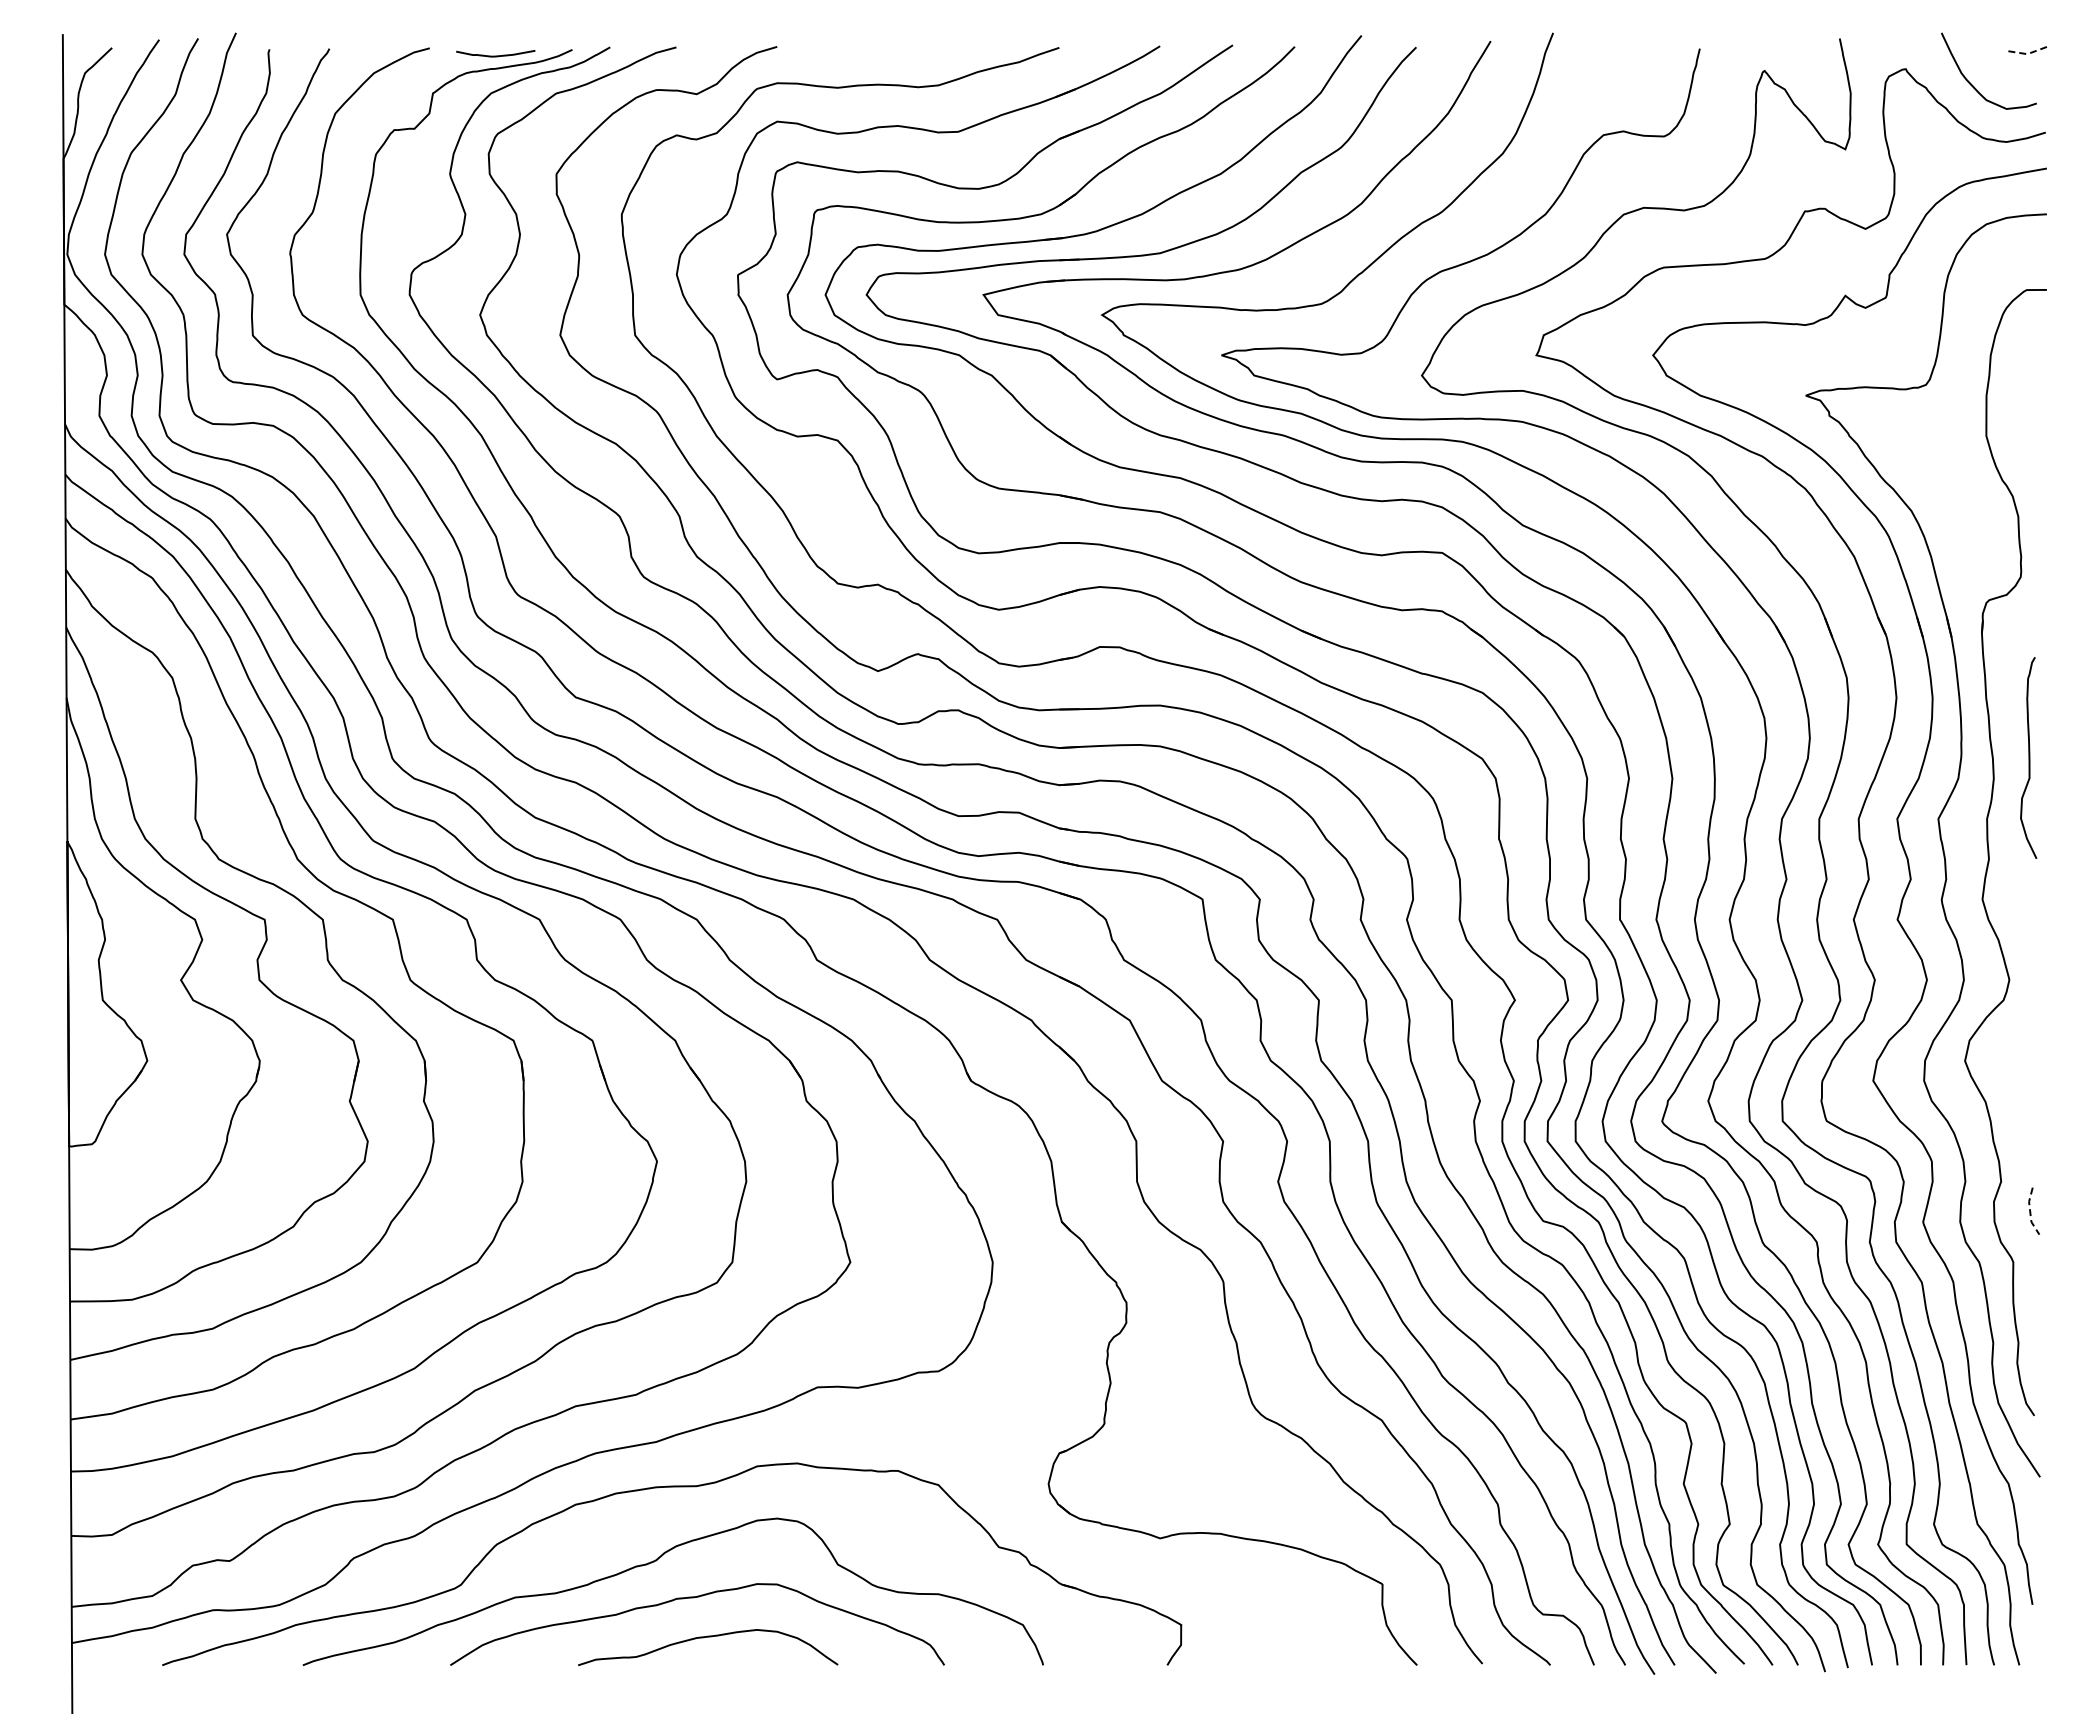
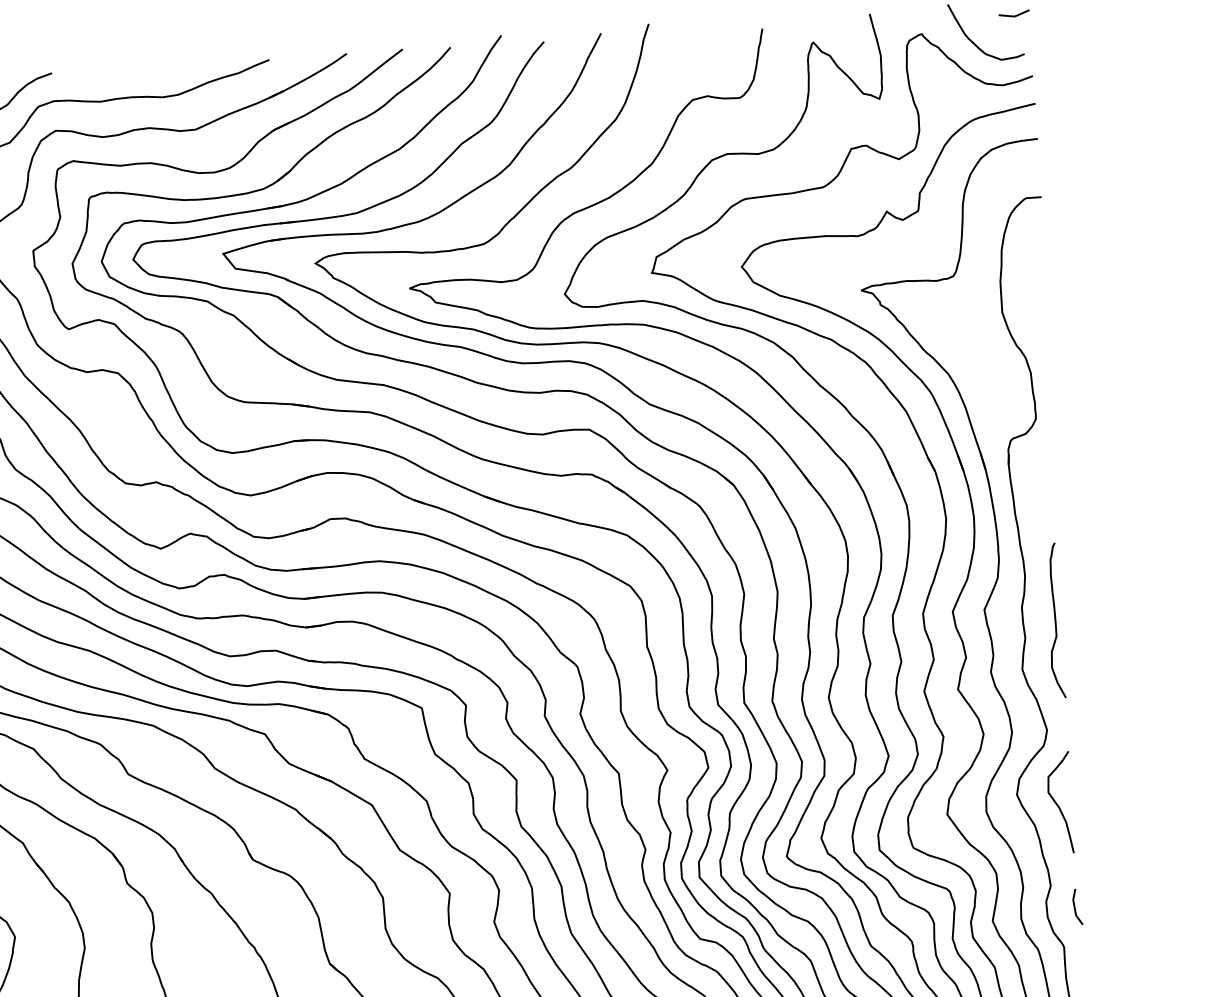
line: (2026, 54) -> (1014, 16), dashed -> solid
curve: (2028, 757) -> (1054, 620), moved
curve: (2016, 1075) -> (1057, 803), added
line: (2030, 1212) -> (1074, 908), dashed -> solid

